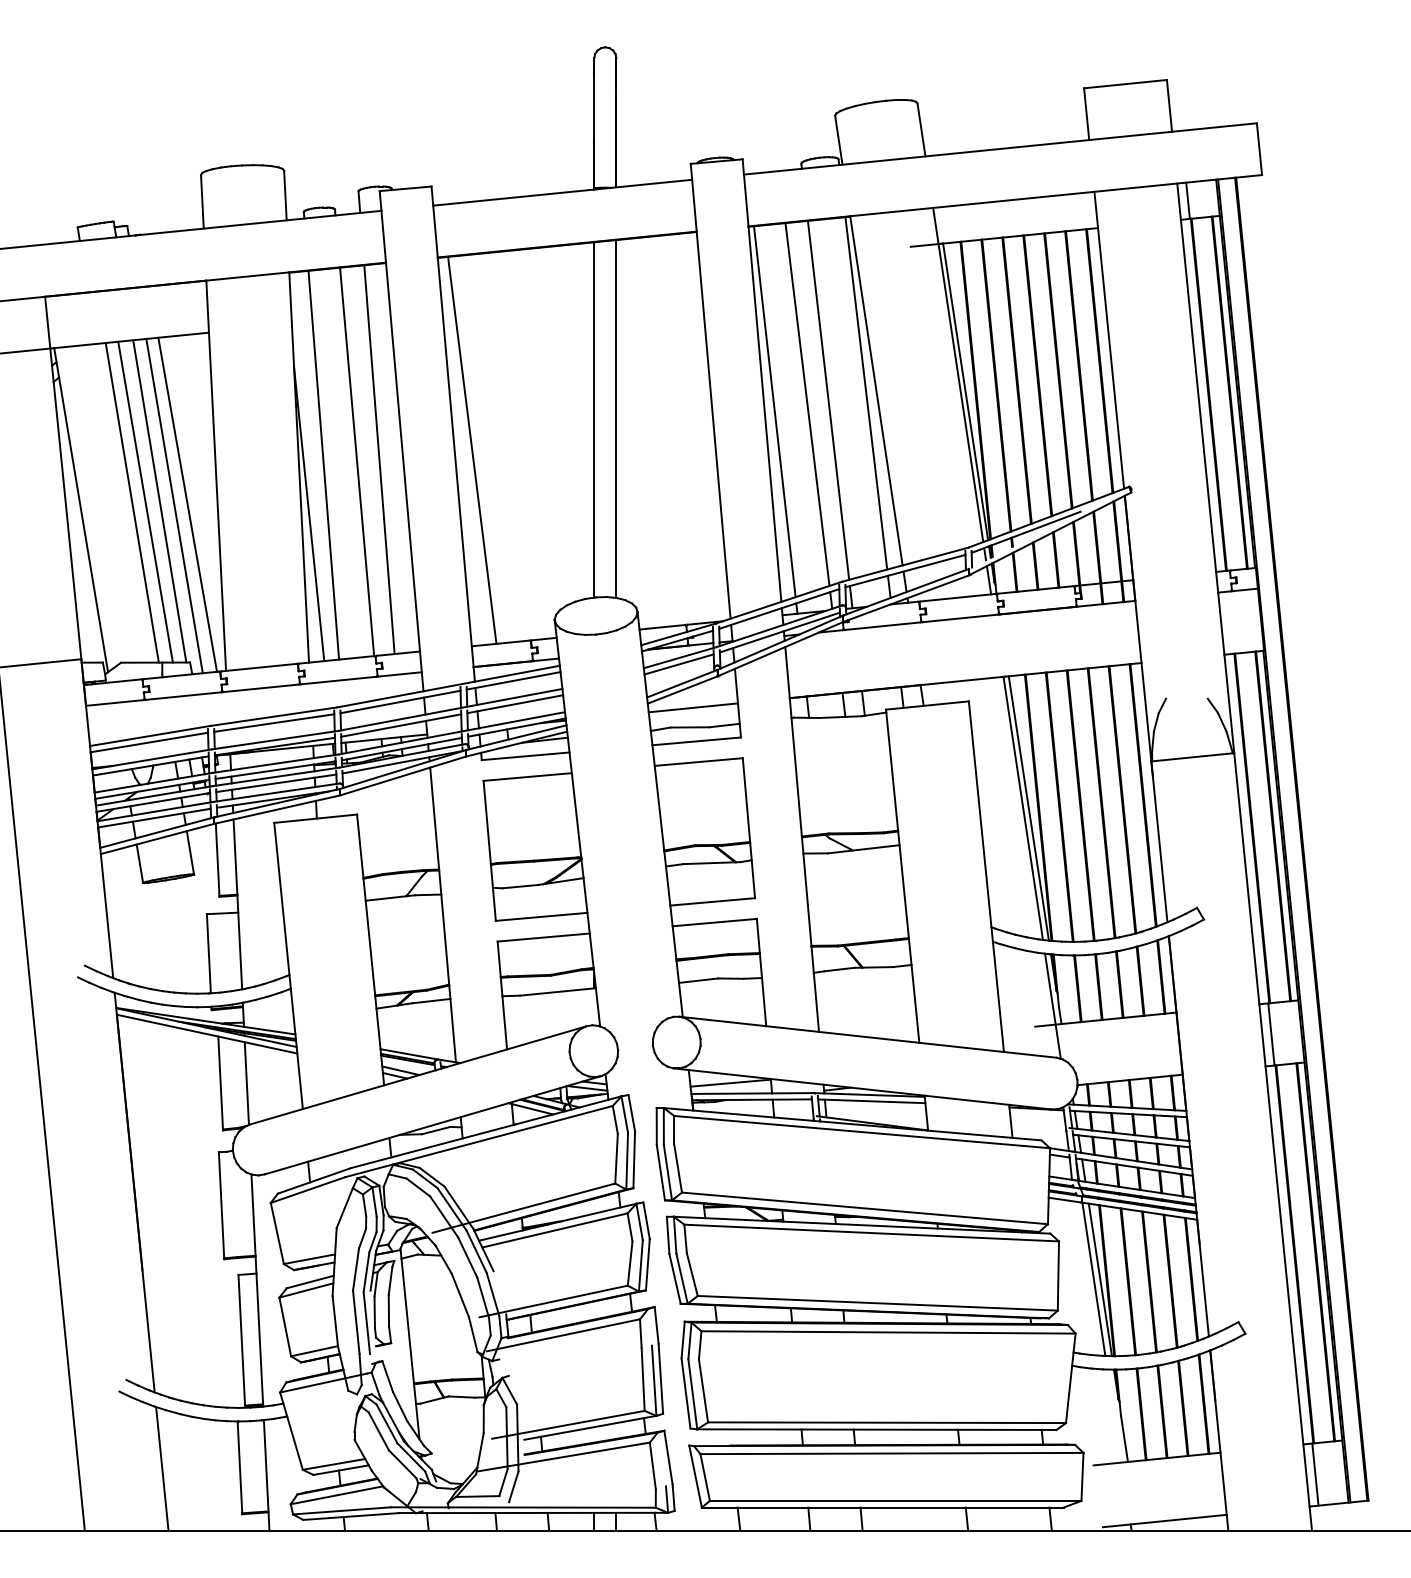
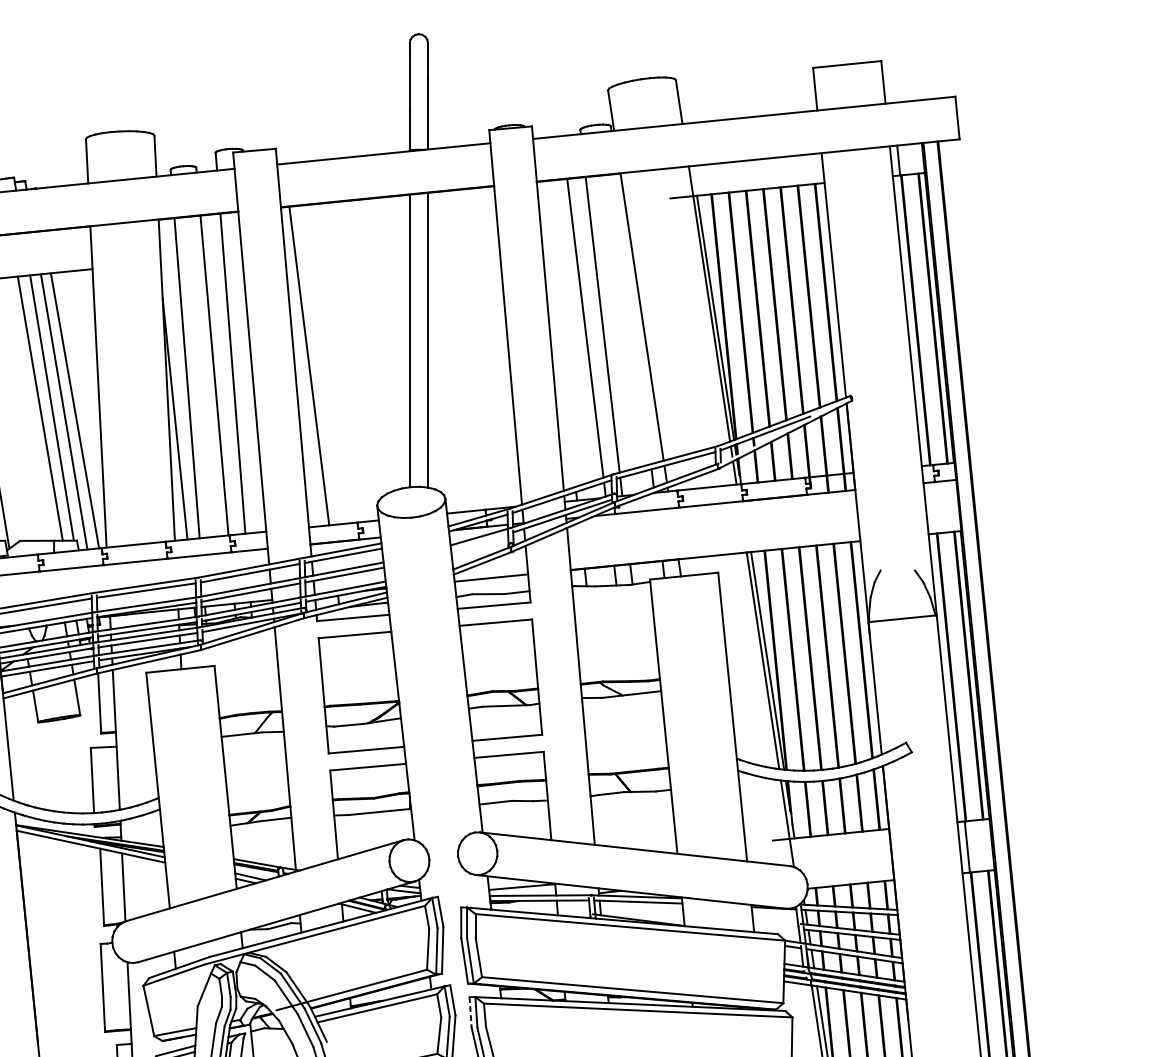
line: (866, 393) -> (633, 319), removed
line: (774, 411) -> (558, 334), removed
line: (131, 502) -> (28, 408), removed
line: (678, 664) -> (479, 542), removed
line: (668, 1235) -> (470, 1012), solid -> dashed

